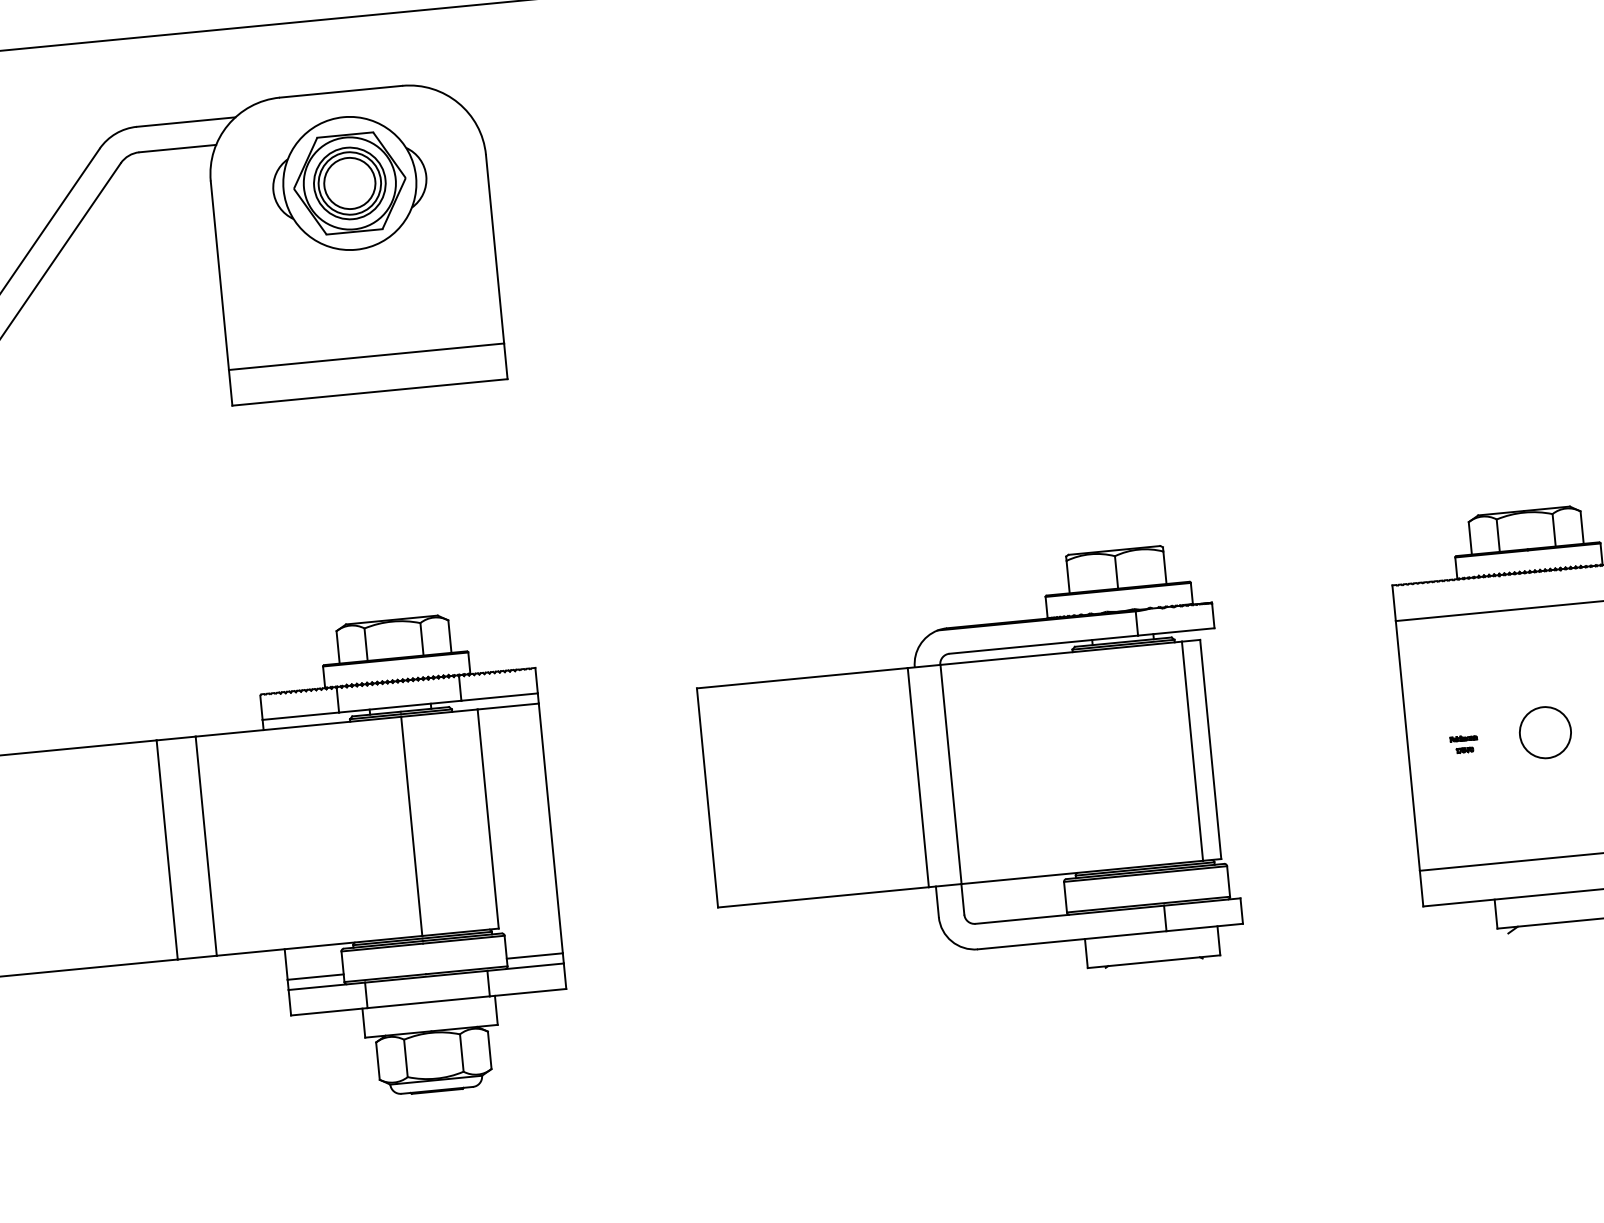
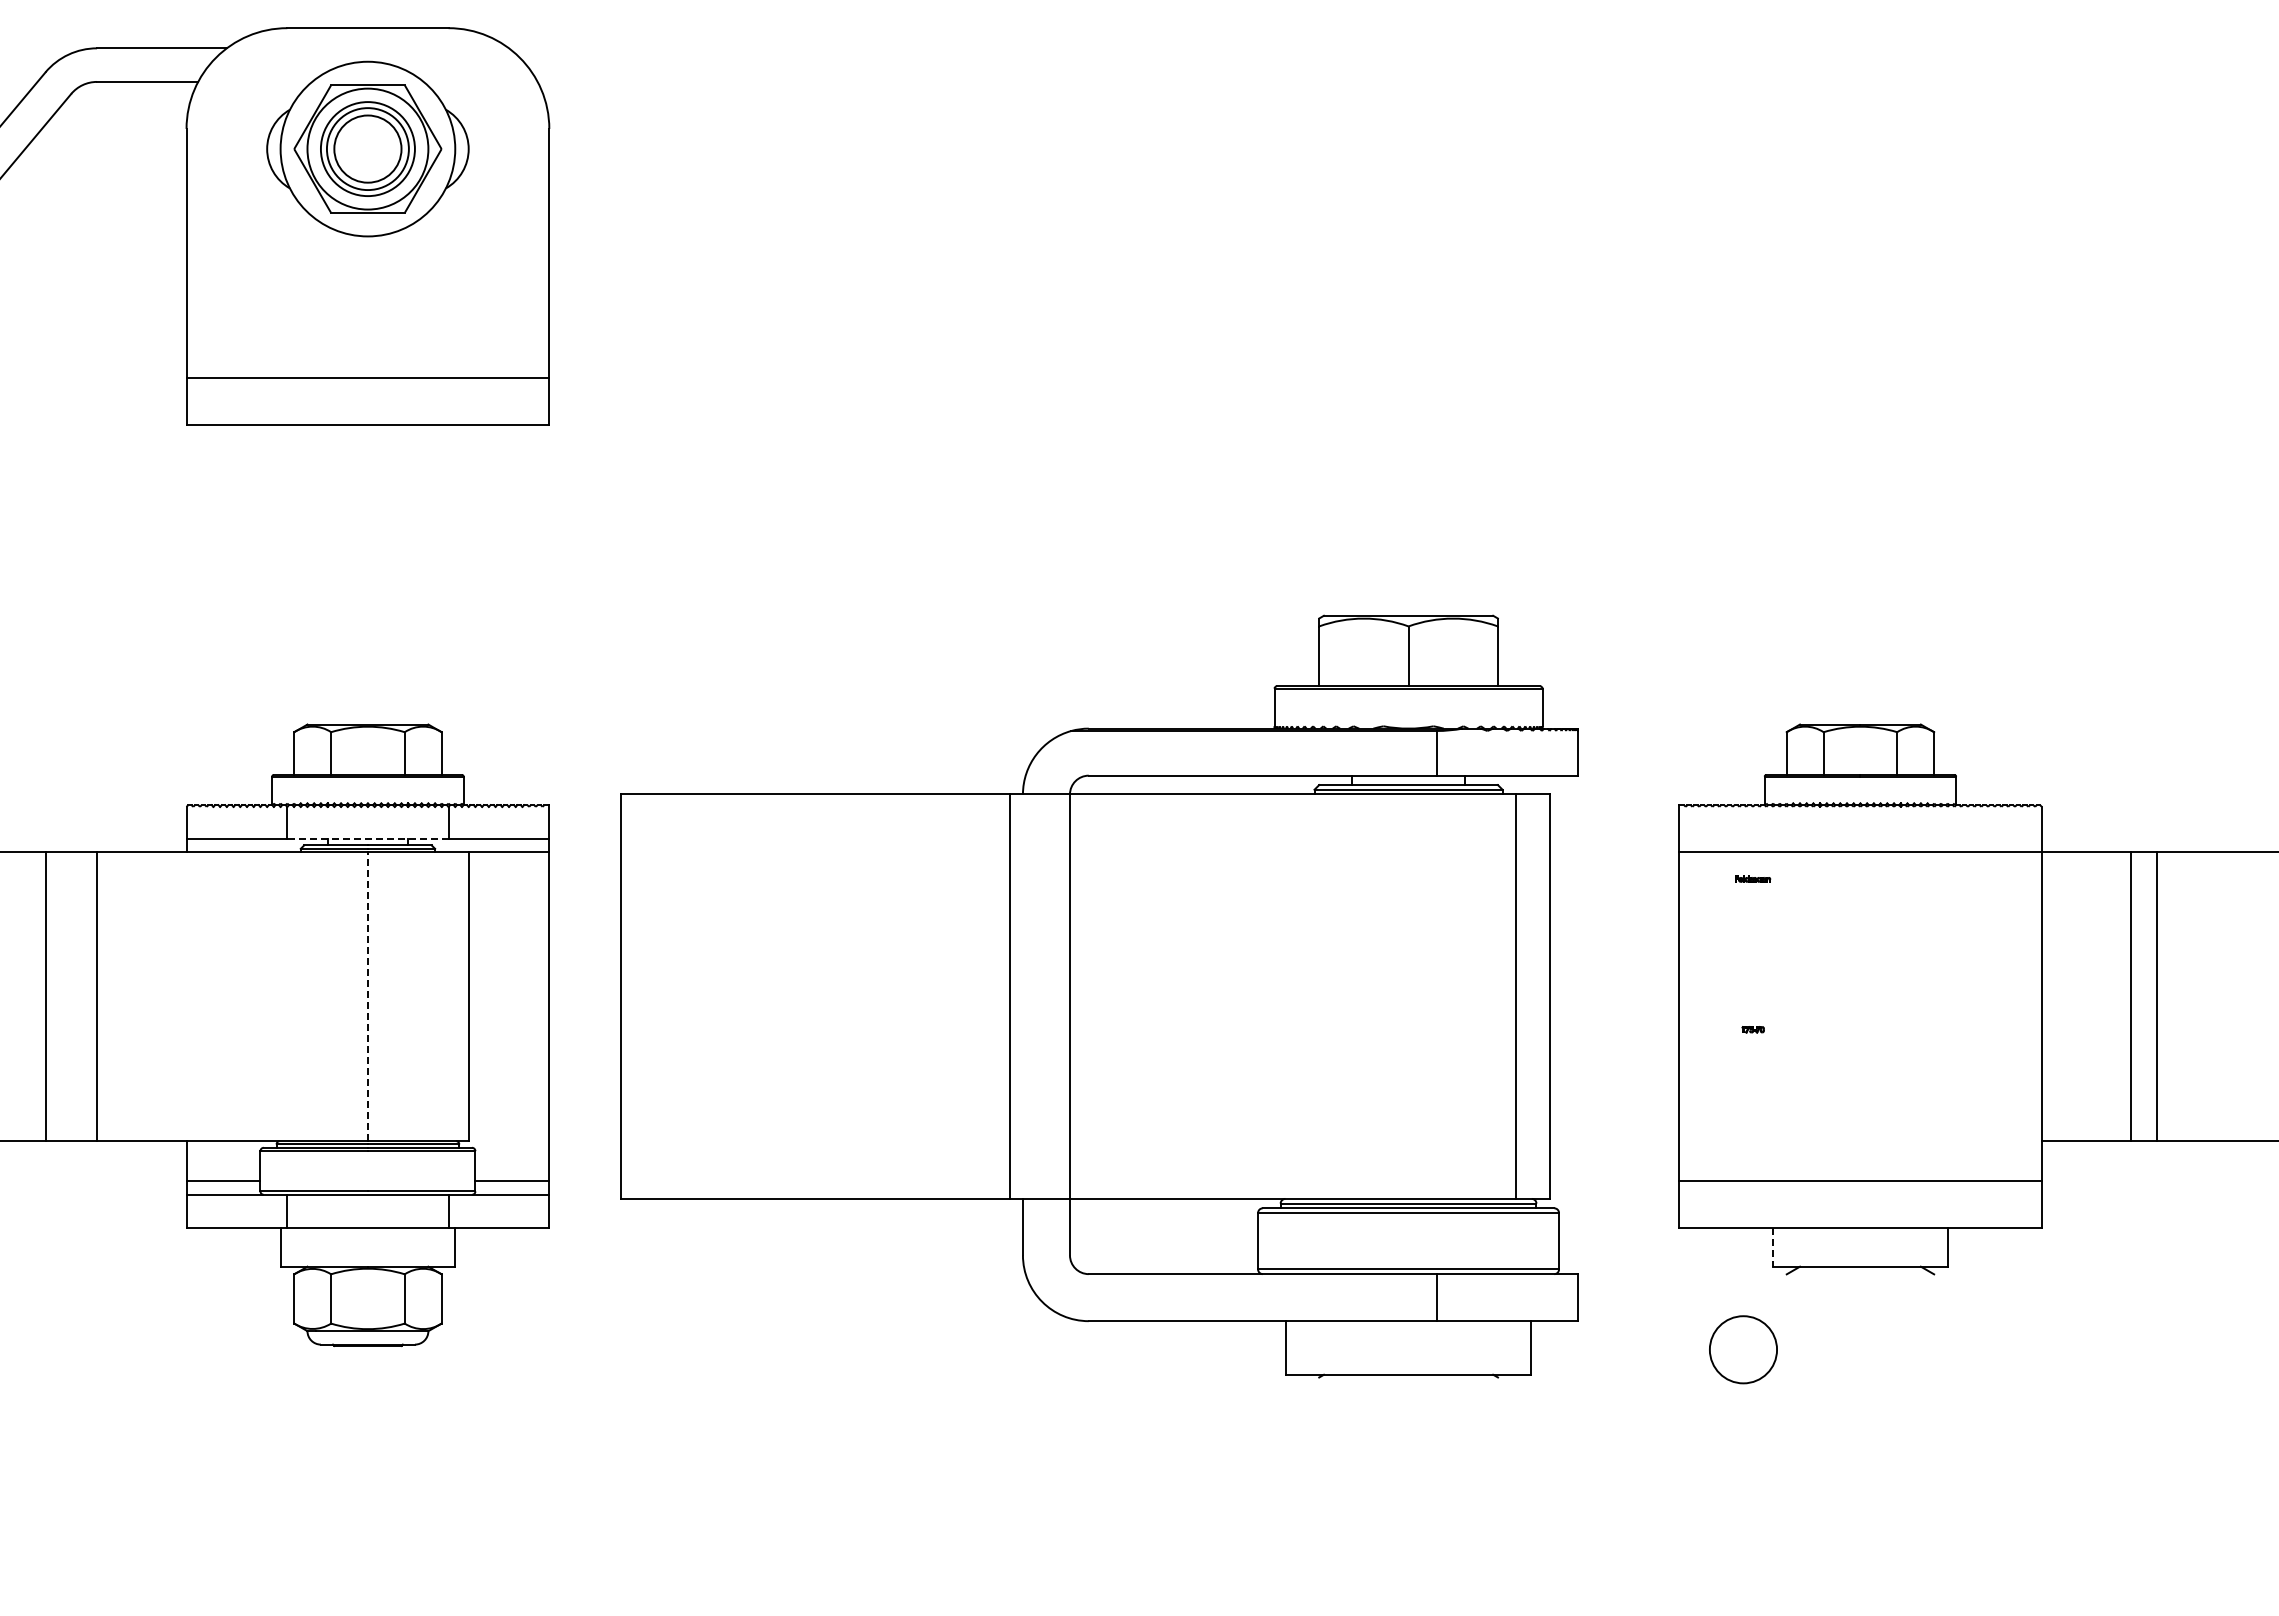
line: (399, 706) -> (367, 838), solid -> dashed
circle: (1545, 732) -> (1743, 1349), moved
part: (1464, 737) -> (1753, 878), moved
part: (966, 772) -> (1099, 996), size x1.4
line: (411, 826) -> (367, 996), solid -> dashed
line: (1496, 914) -> (1773, 1248), solid -> dashed

